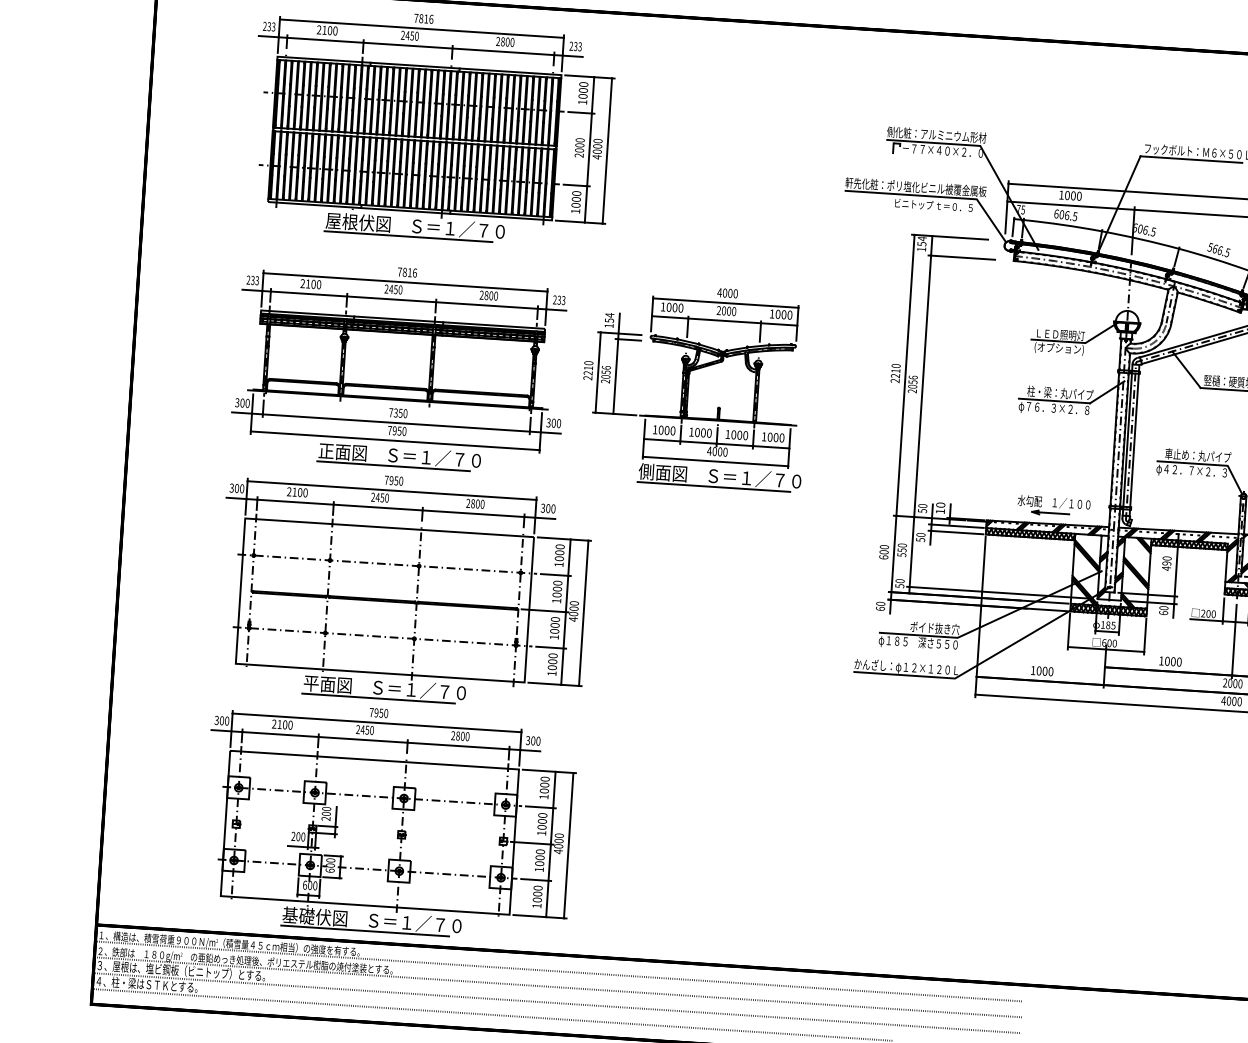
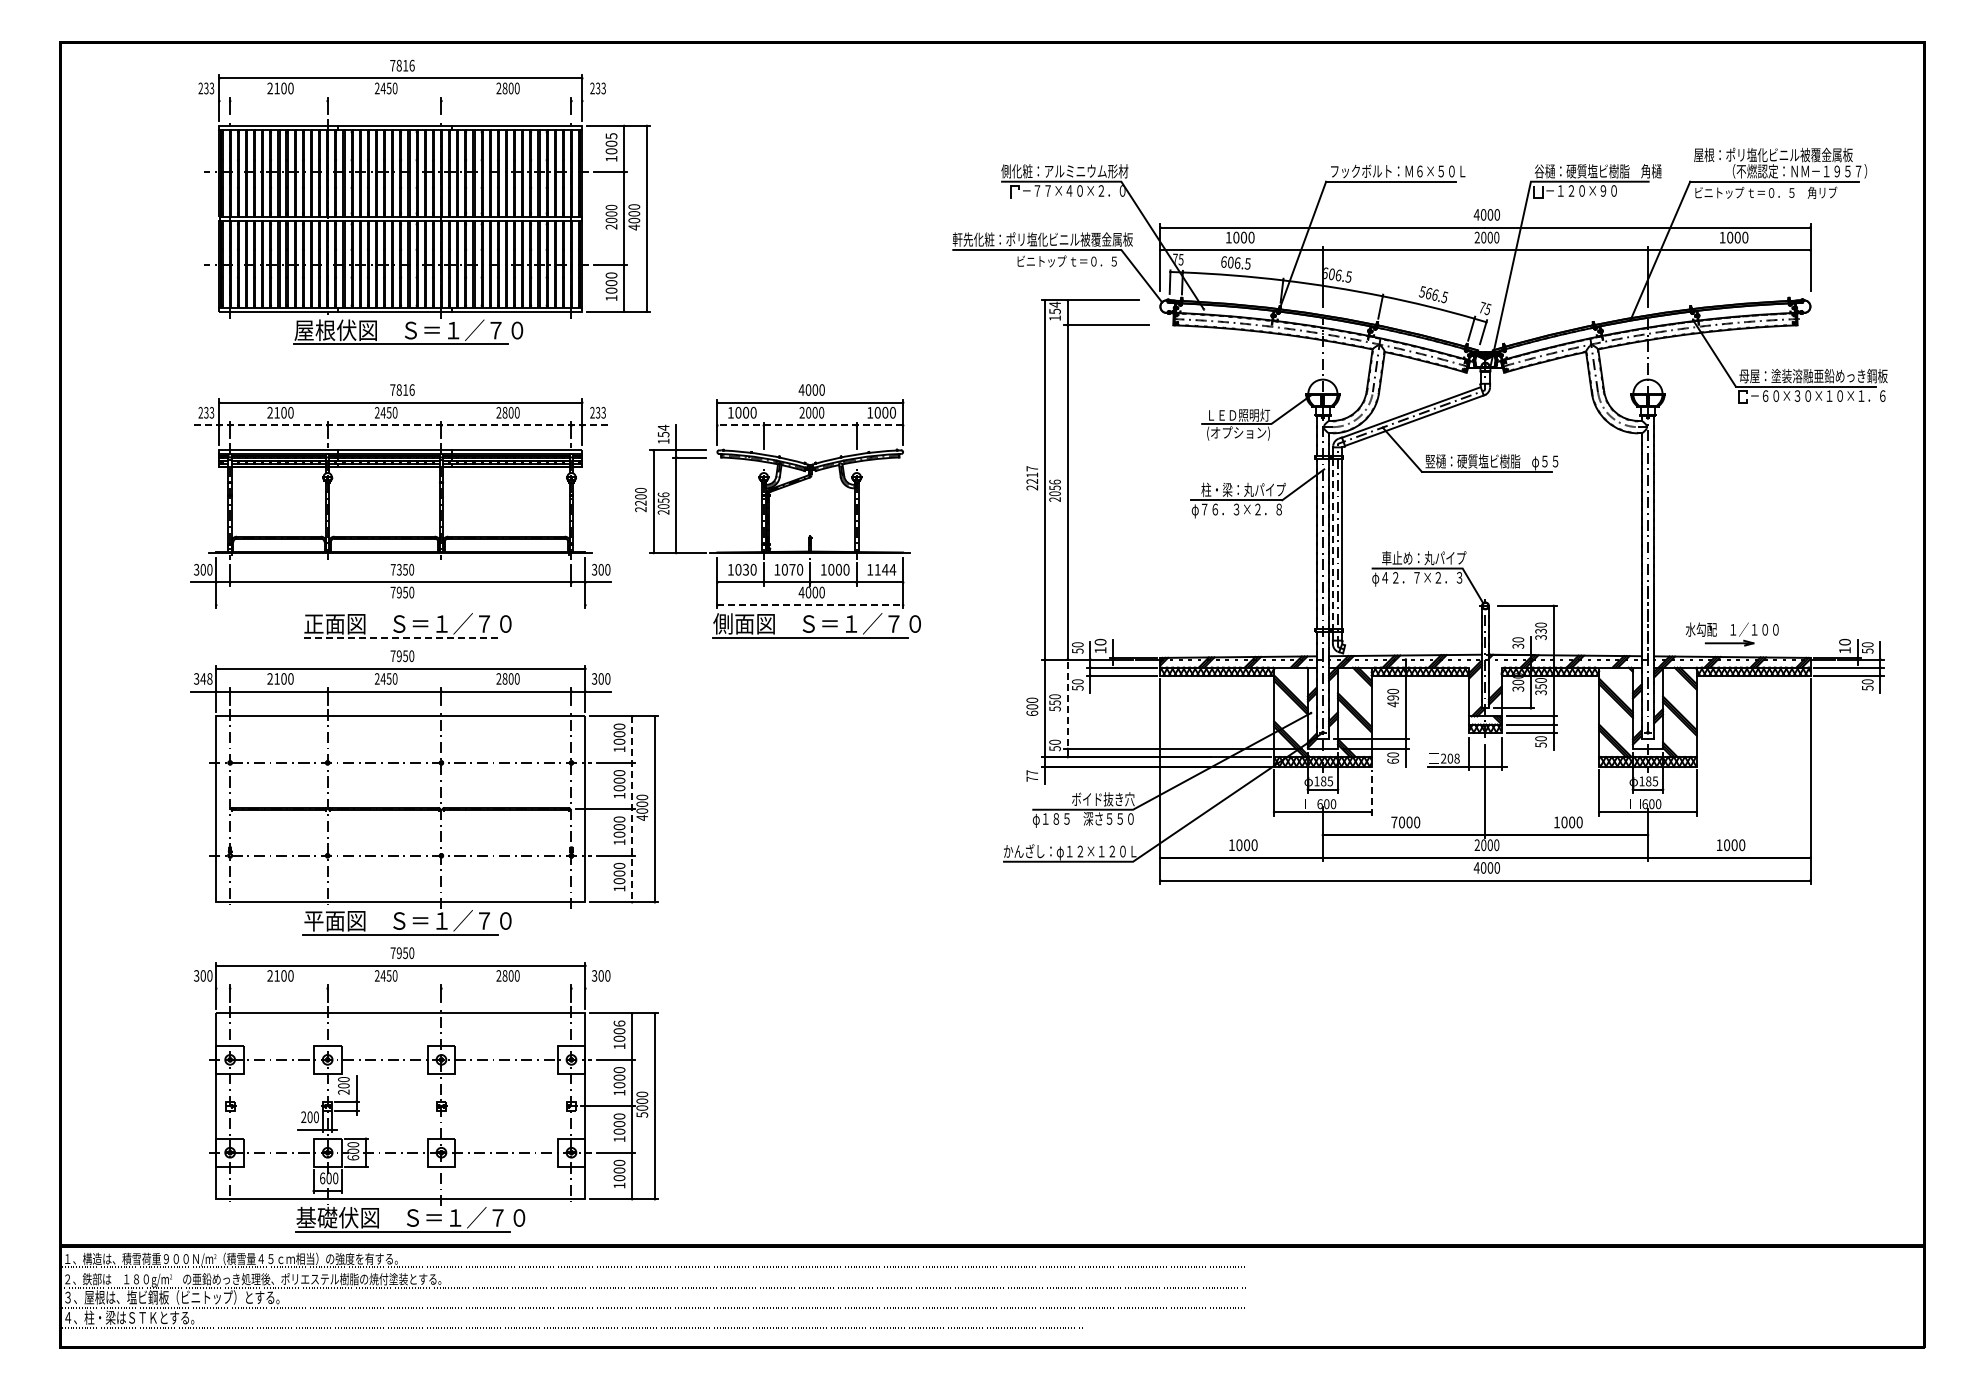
line: (420, 46) -> (400, 101), removed
text: (583, 84) -> (611, 136), 1000 -> 1005
line: (404, 300) -> (400, 425), solid -> dashed
line: (724, 320) -> (810, 425), solid -> dashed
text: (896, 365) -> (1032, 468), 2210 -> 2217
text: (588, 367) -> (640, 496), 2210 -> 2200
text: (666, 430) -> (745, 569), 1000 -> 1030
text: (703, 432) -> (792, 569), 1000 -> 1070
text: (776, 437) -> (885, 569), 1000 -> 1144
line: (1127, 440) -> (1333, 544), solid -> dashed
line: (394, 441) -> (400, 605), removed
line: (715, 461) -> (810, 605), solid -> dashed
line: (393, 466) -> (400, 637), solid -> dashed
text: (239, 488) -> (206, 678), 300 -> 348
part: (1053, 506) -> (1244, 634), removed
line: (911, 555) -> (1067, 708), solid -> dashed
text: (880, 605) -> (1032, 775), 60 -> 77
line: (566, 612) -> (632, 809), solid -> dashed
text: (1213, 614) -> (1456, 759), 200 -> 208
line: (1145, 636) -> (1371, 792), solid -> dashed
text: (1161, 661) -> (1394, 822), 1000 -> 7000
line: (375, 740) -> (400, 988), removed
text: (545, 779) -> (619, 1023), 1000 -> 1006
text: (558, 851) -> (642, 1114), 4000 -> 5000

